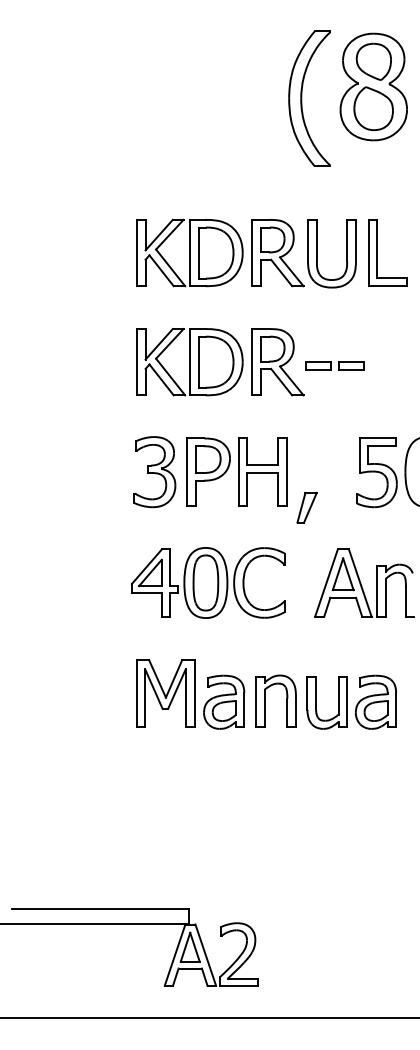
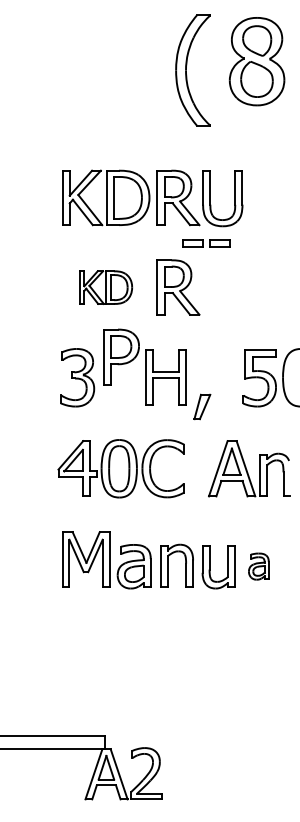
part: (302, 98) -> (187, 70), moved
part: (377, 252) -> (260, 197), removed
part: (189, 362) -> (105, 287), size x0.6
part: (334, 365) -> (205, 242), moved
part: (208, 471) -> (121, 356), moved
part: (375, 701) -> (258, 566), size x0.6

